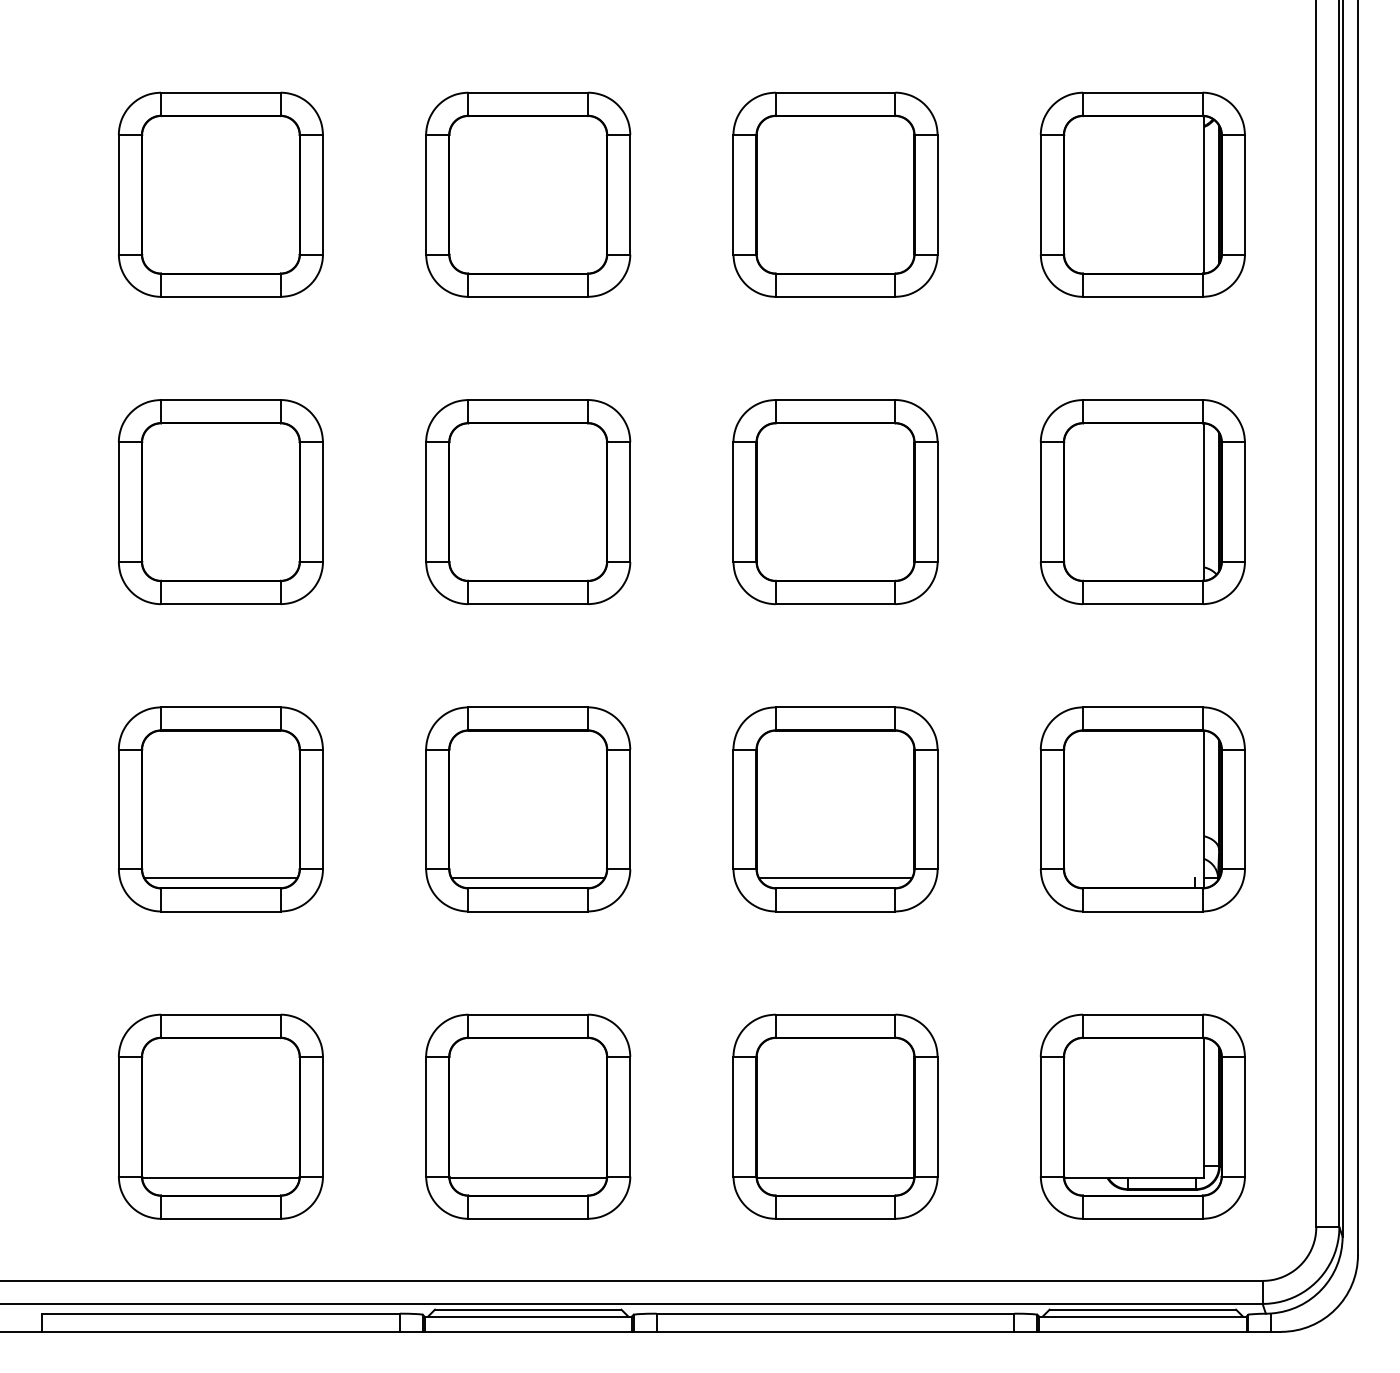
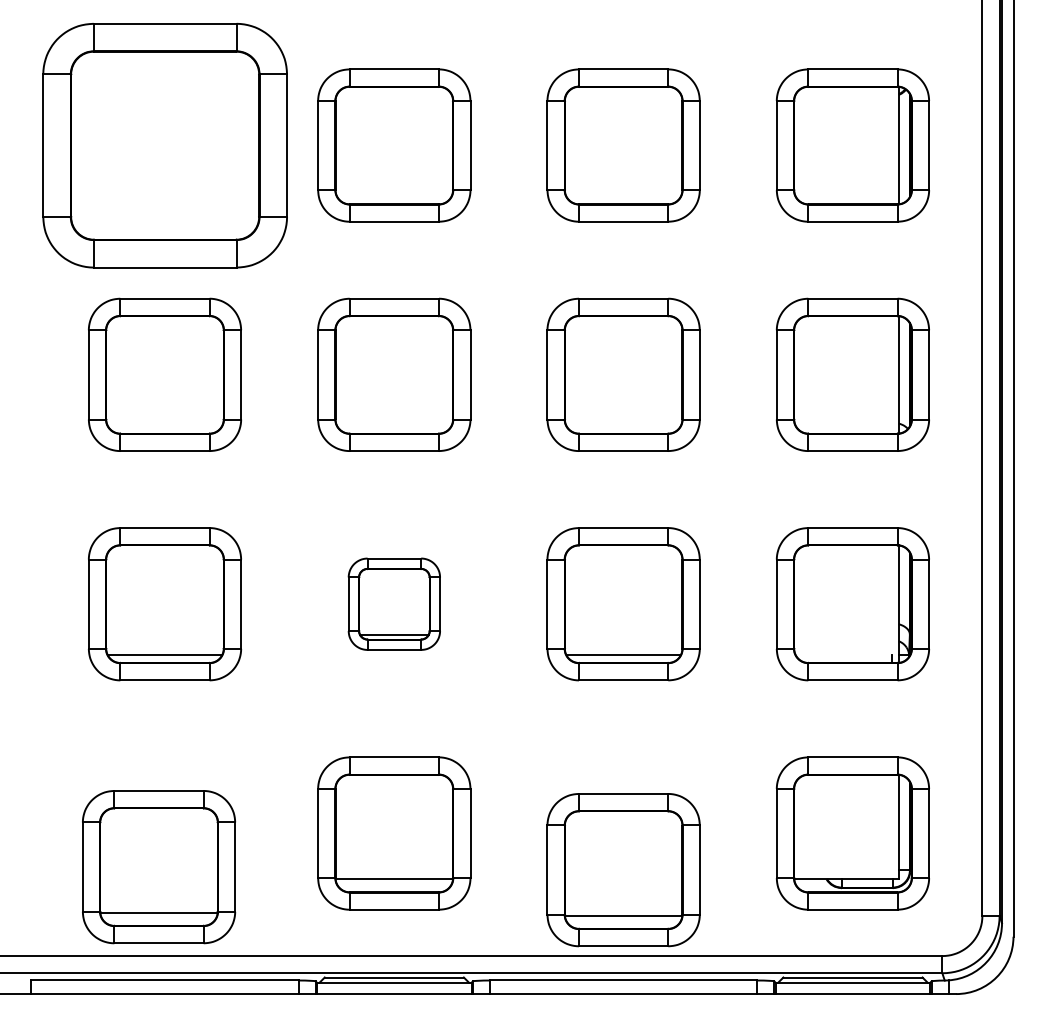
part: (220, 194) -> (164, 145), size x1.6
part: (528, 809) -> (394, 604), size x0.6
part: (220, 1116) -> (158, 866), moved
part: (835, 1116) -> (623, 869), moved

